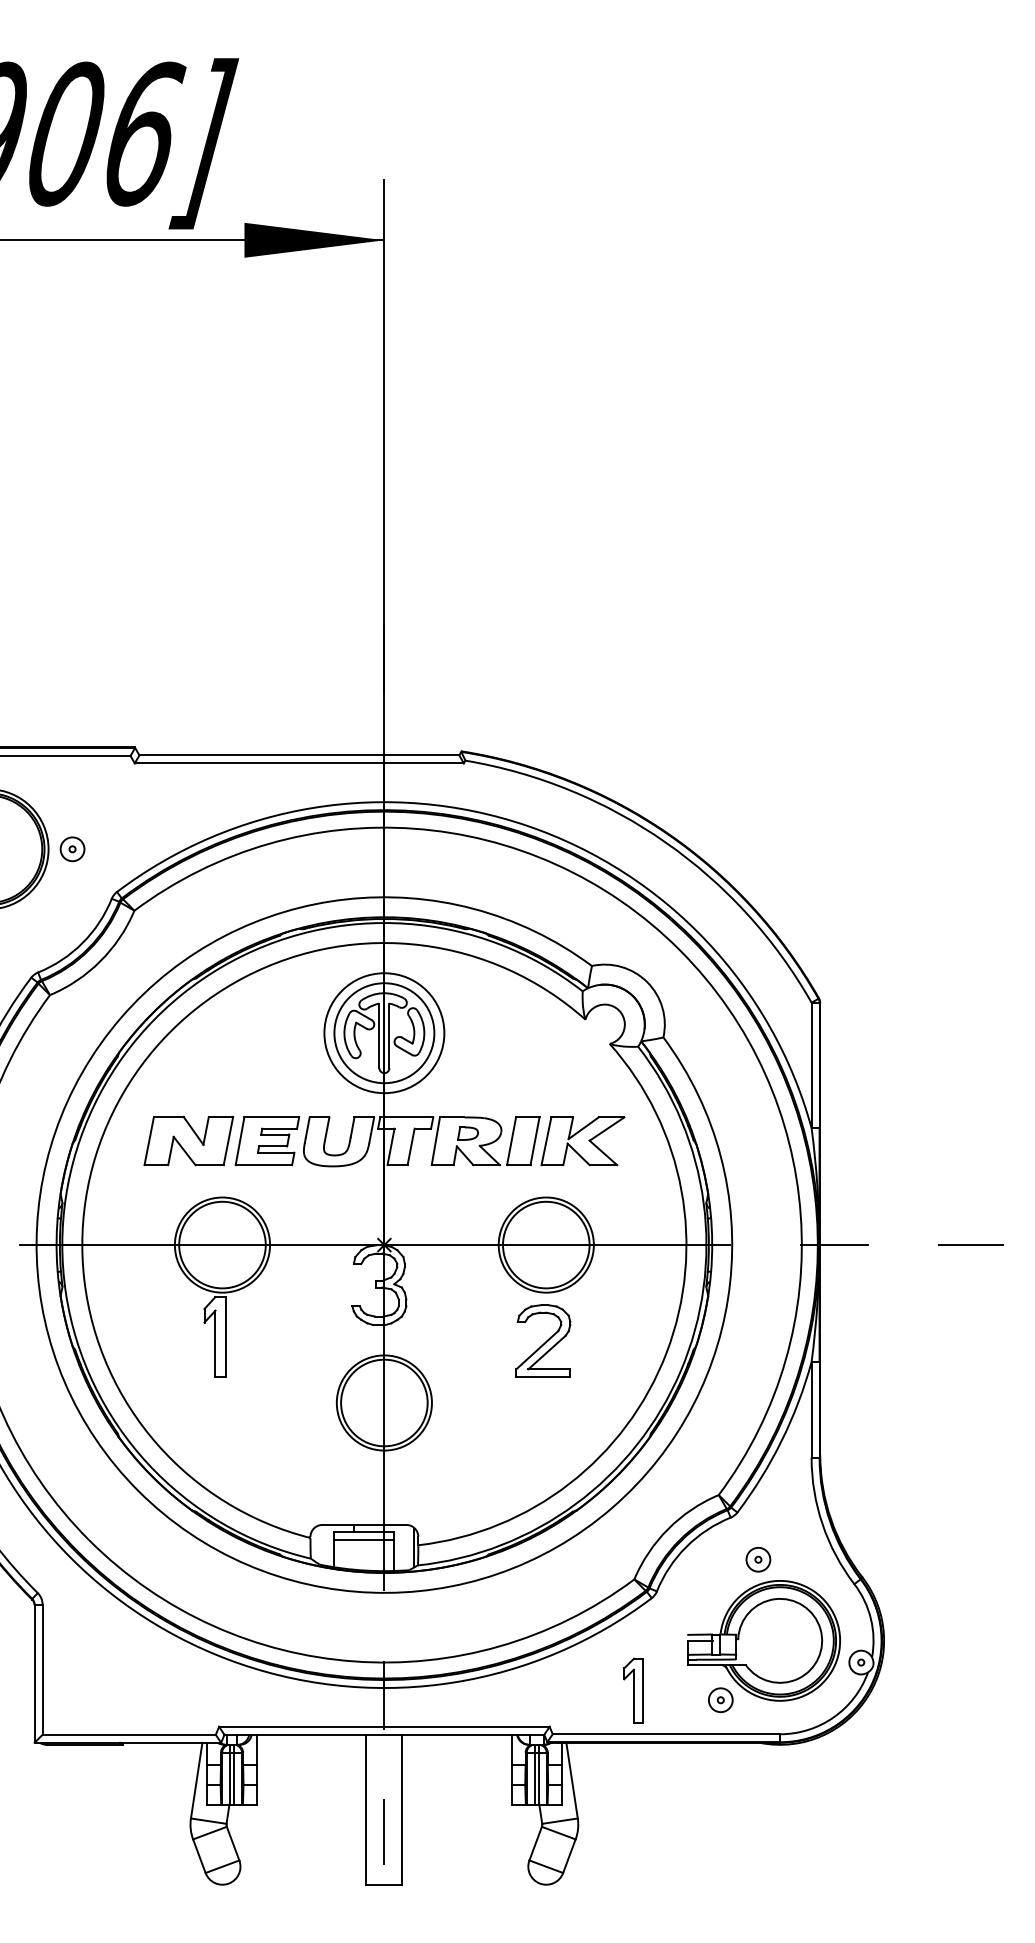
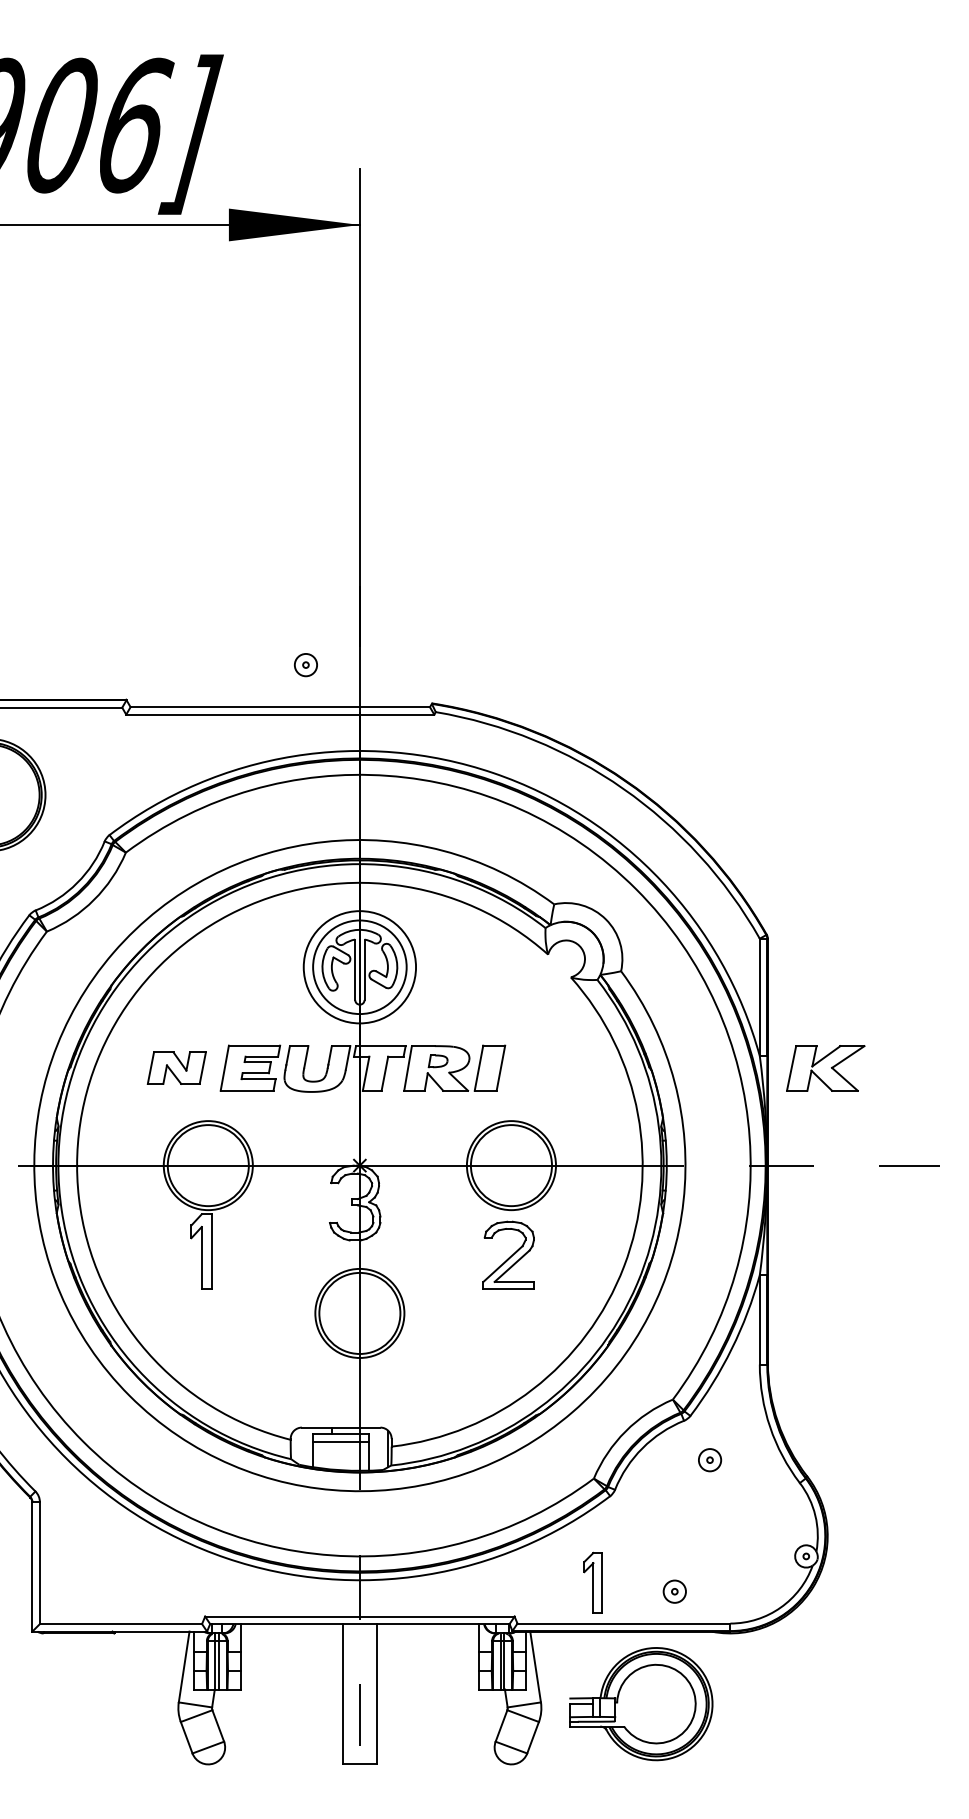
part: (72, 849) -> (305, 665), moved
part: (188, 1140) -> (176, 1067), size x0.7
part: (582, 1141) -> (825, 1068), moved
part: (764, 1641) -> (641, 1704), moved

